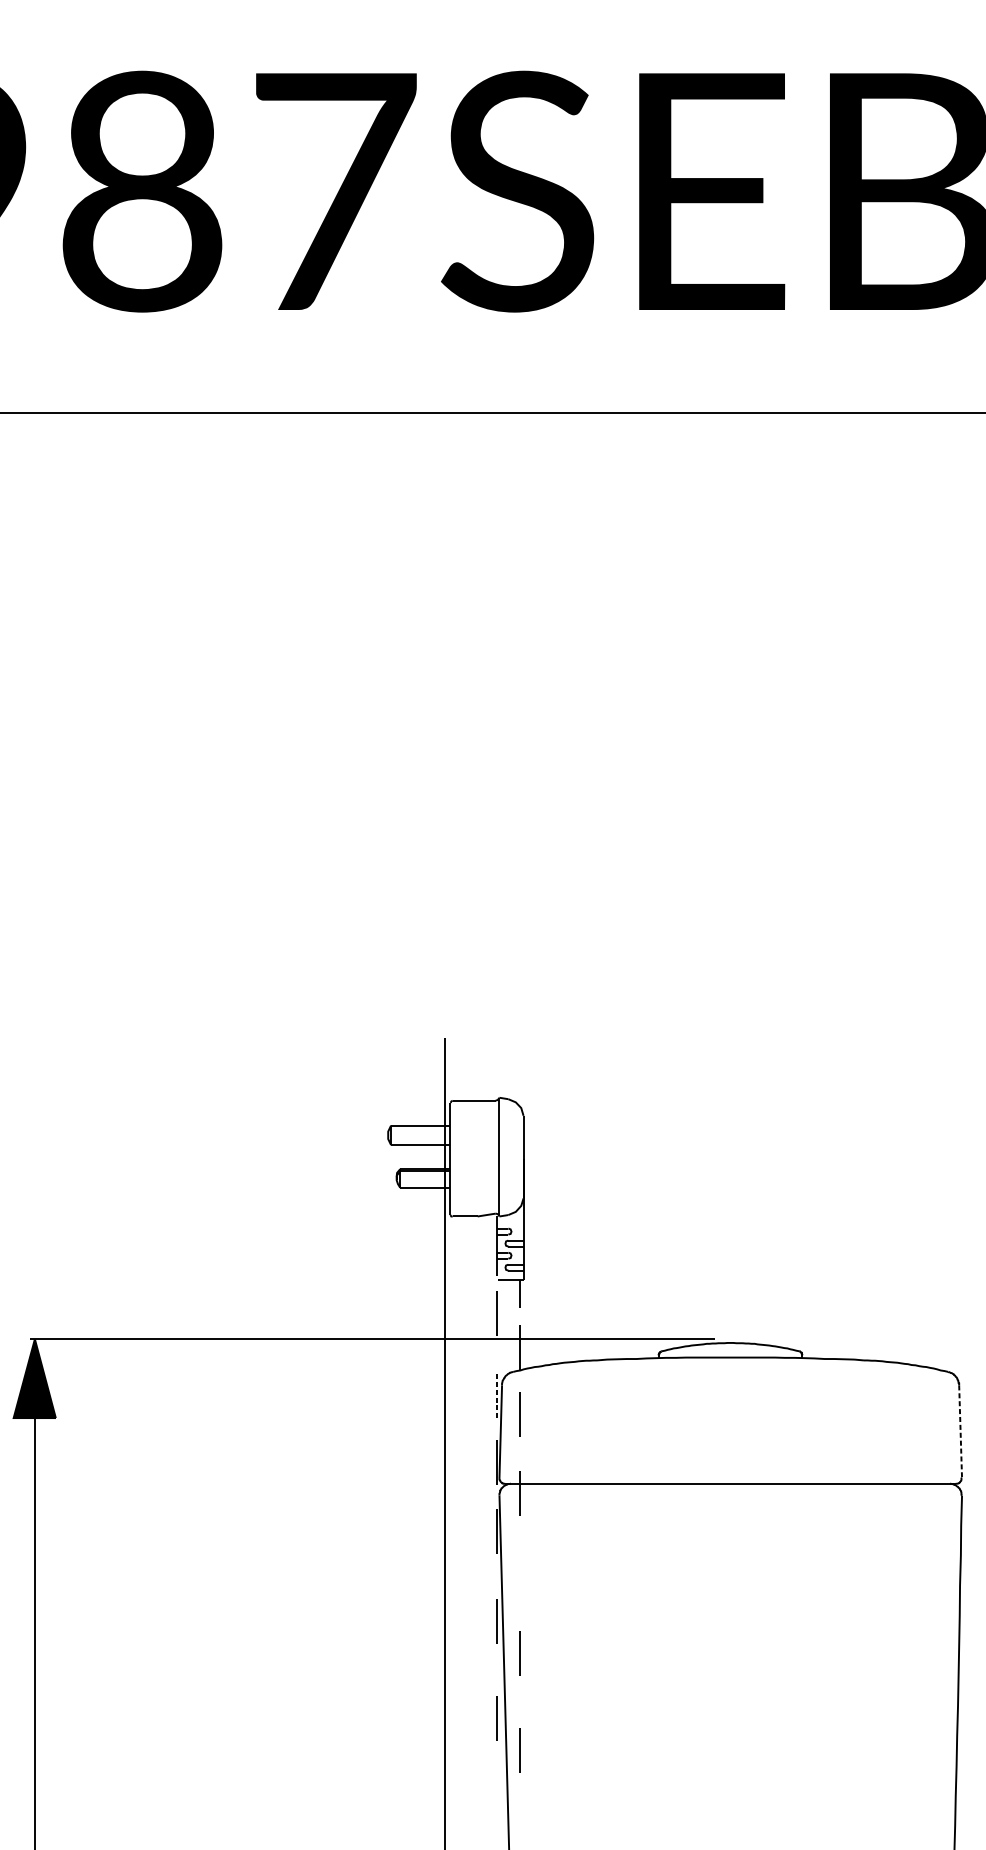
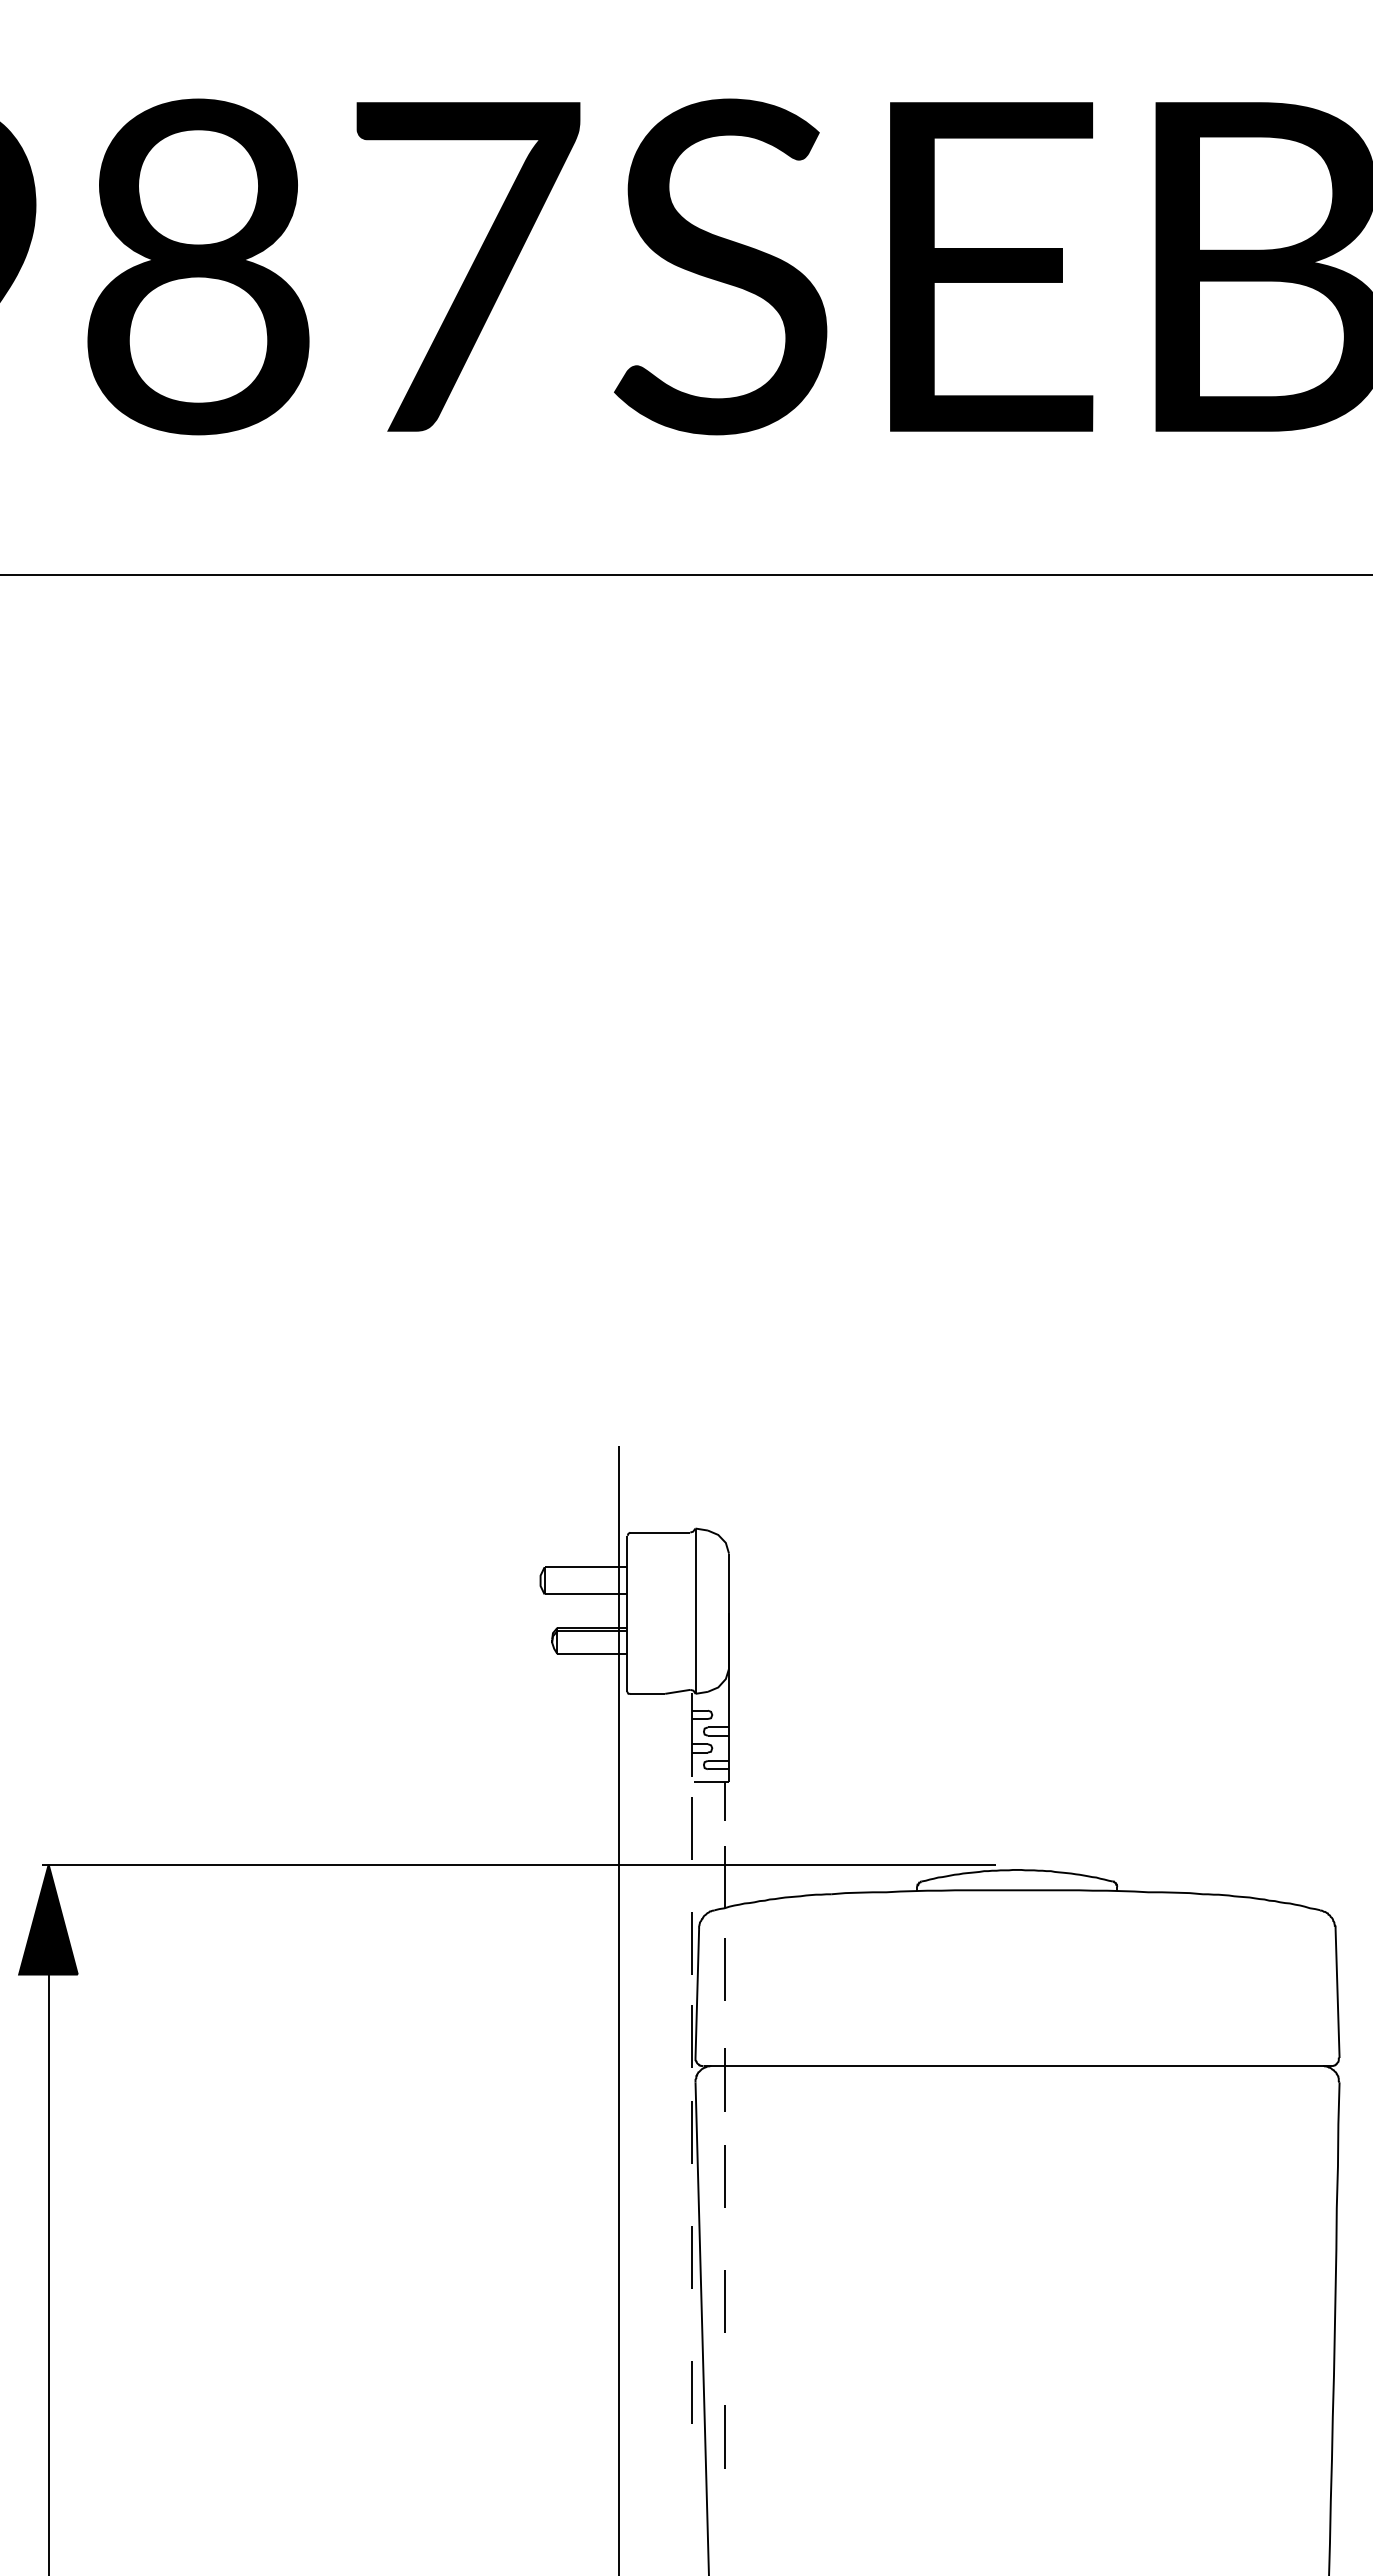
line: (497, 1395) -> (692, 1943), dashed -> solid
line: (960, 1431) -> (1337, 1993), dashed -> solid
line: (520, 1563) -> (724, 2176), added

